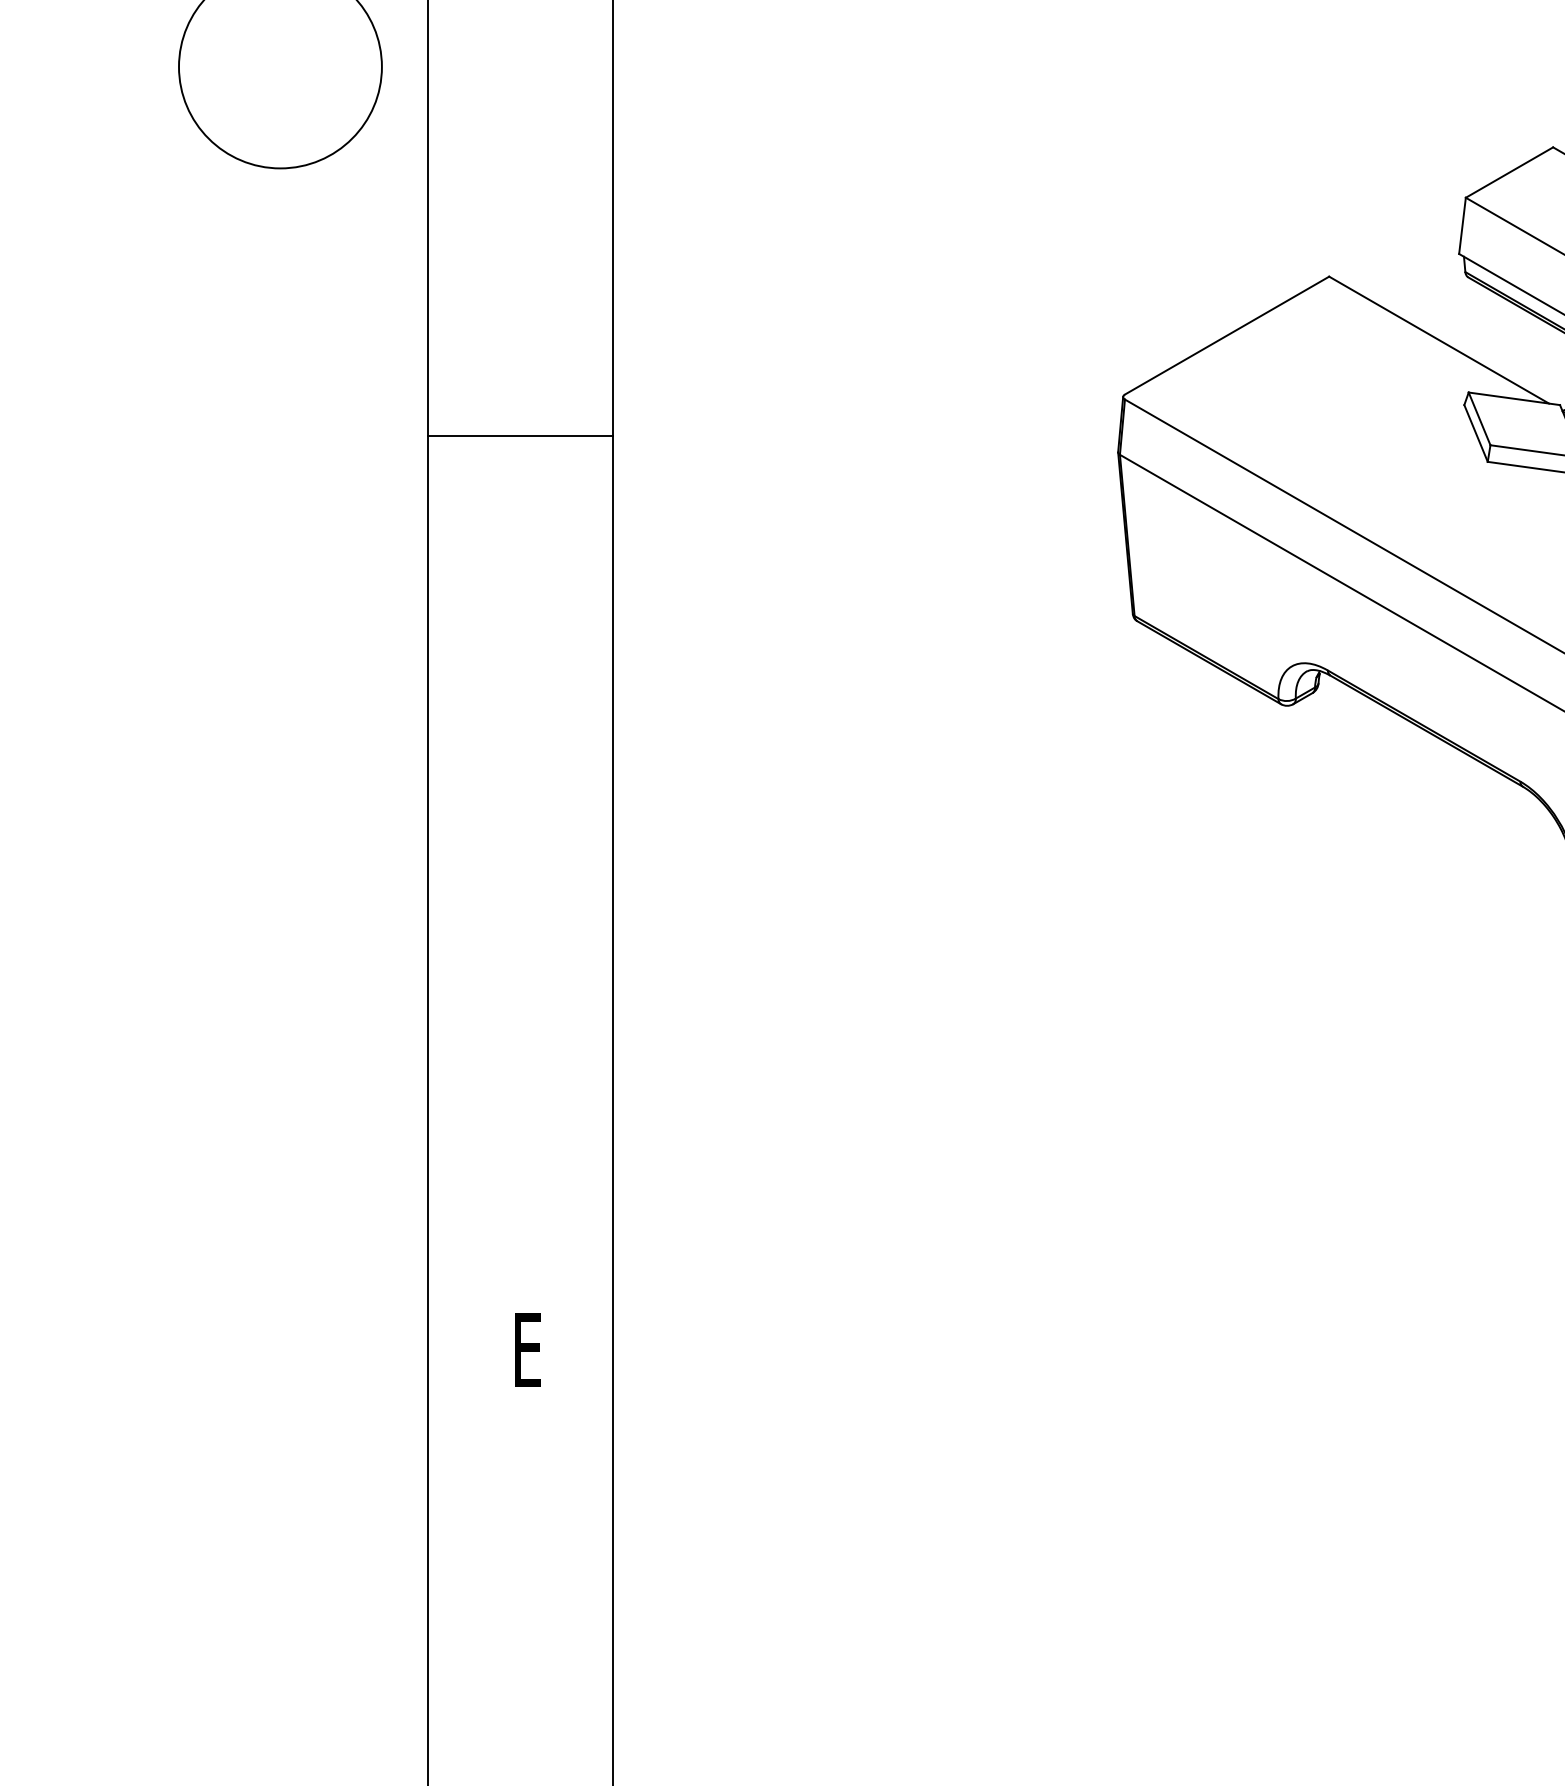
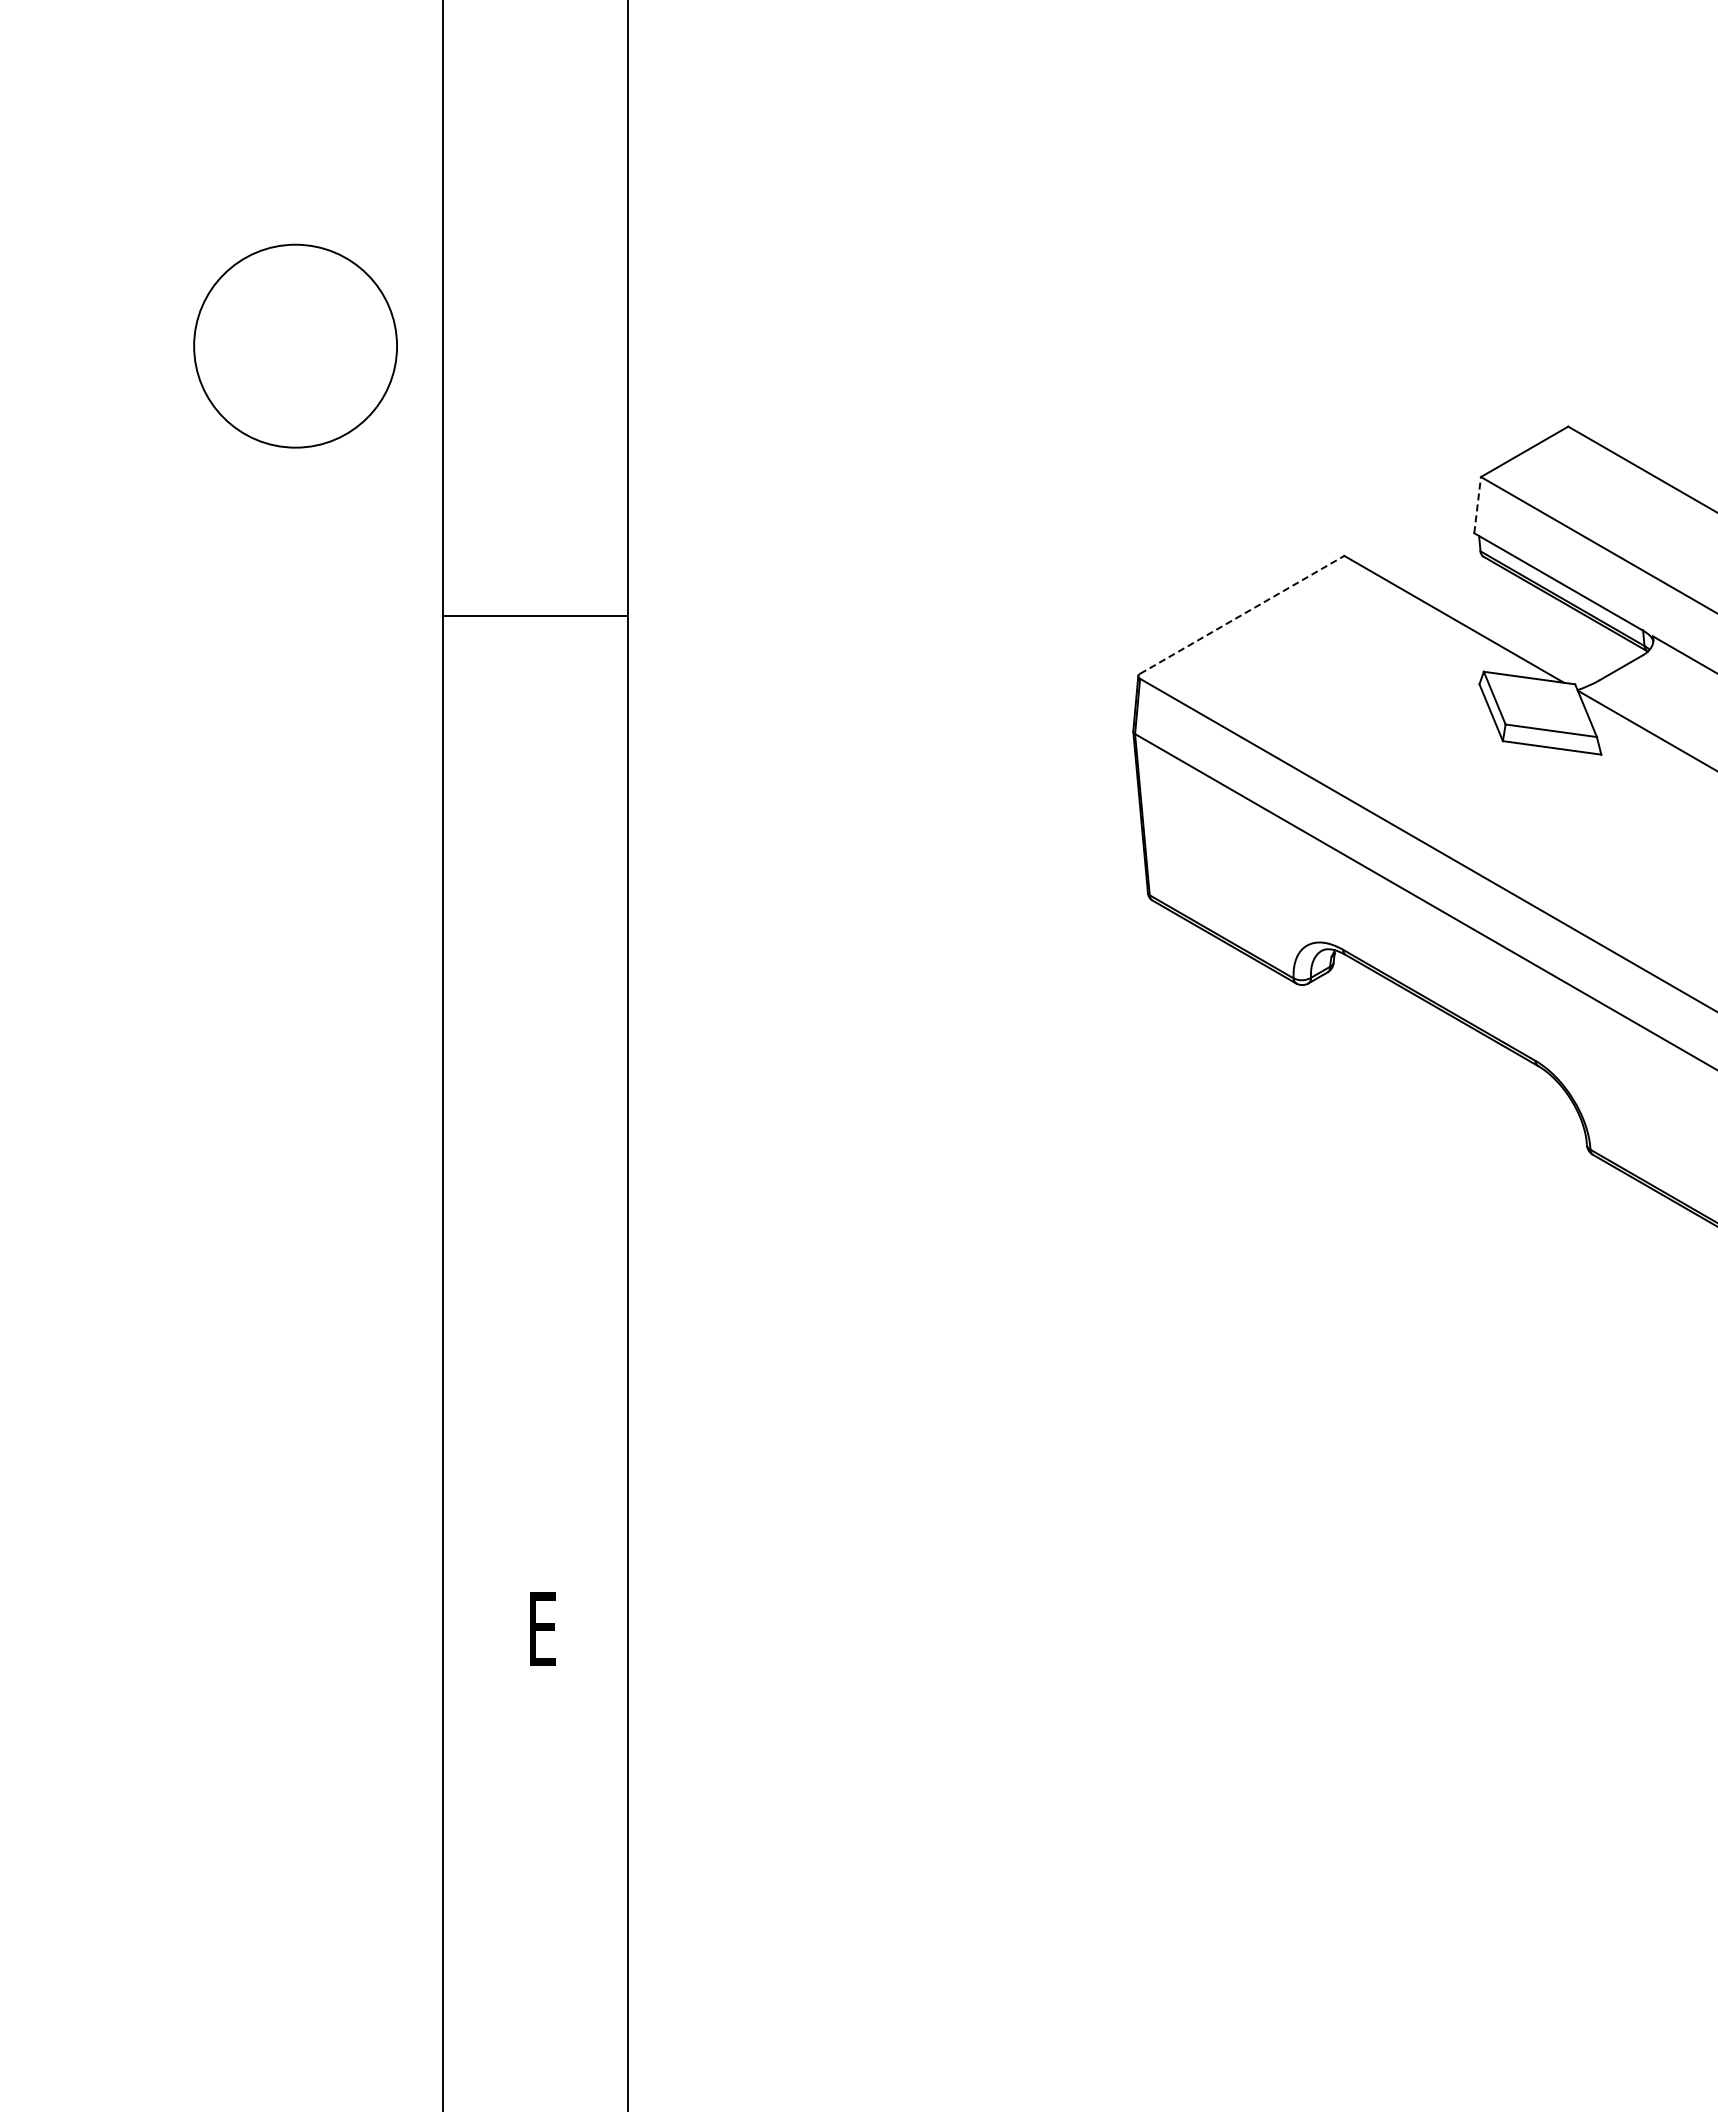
line: (1462, 225) -> (1477, 504), solid -> dashed
line: (1227, 335) -> (1242, 614), solid -> dashed
line: (520, 436) -> (535, 616), moved

